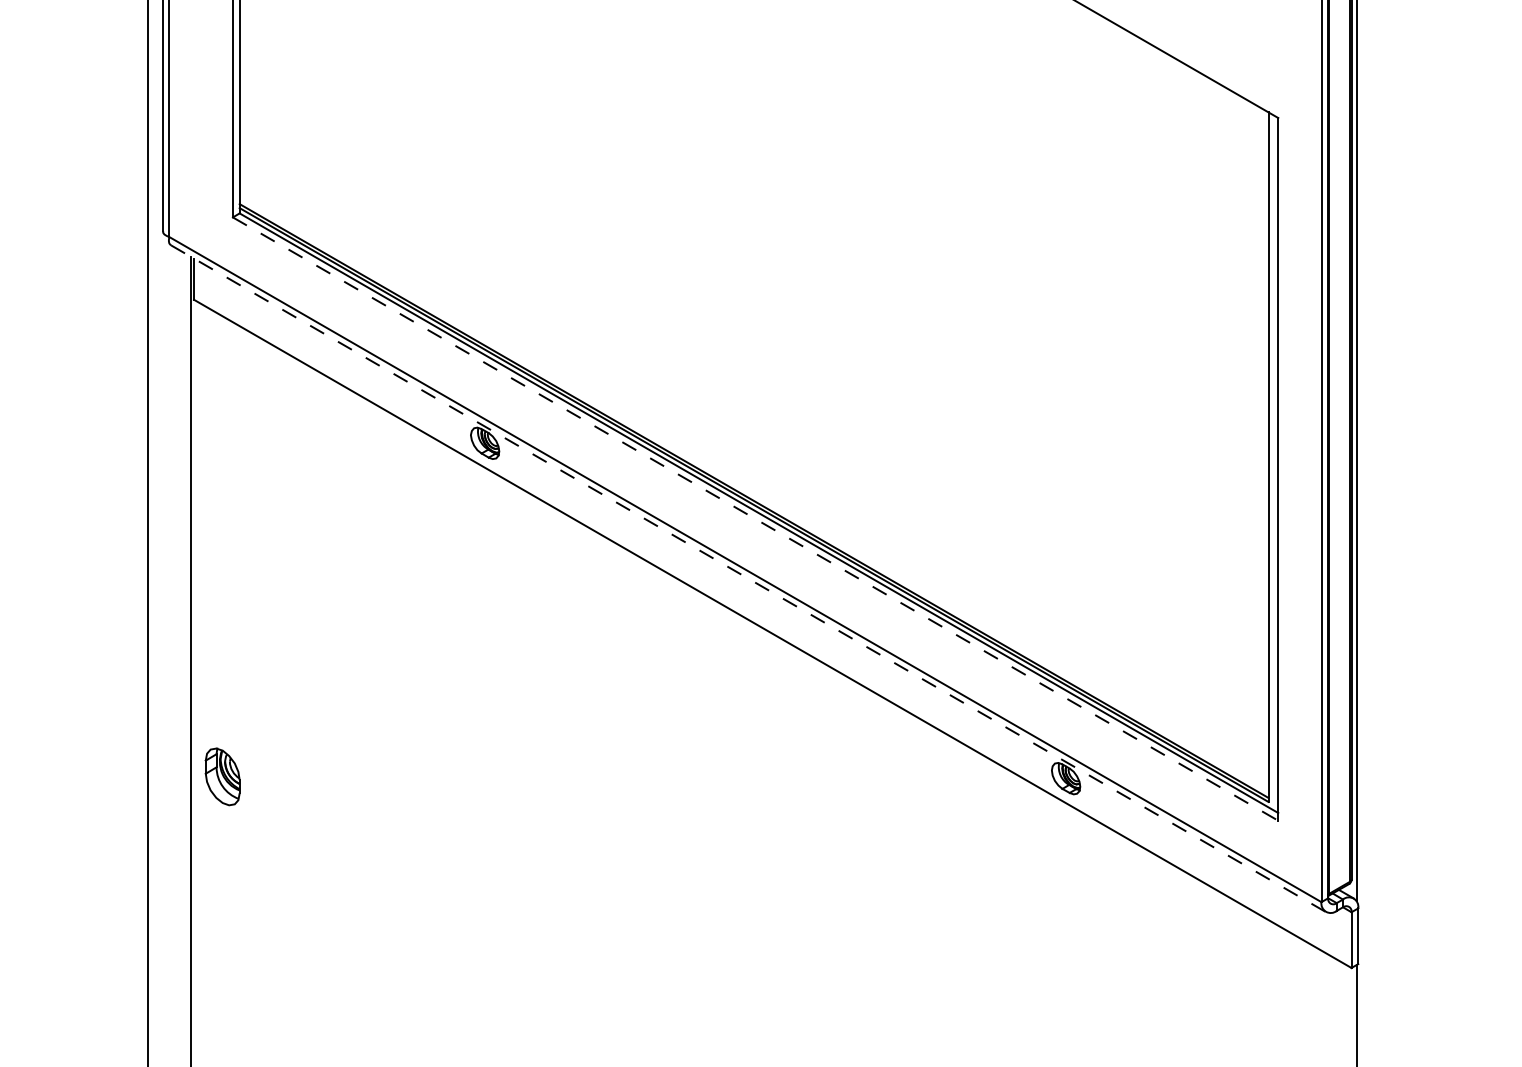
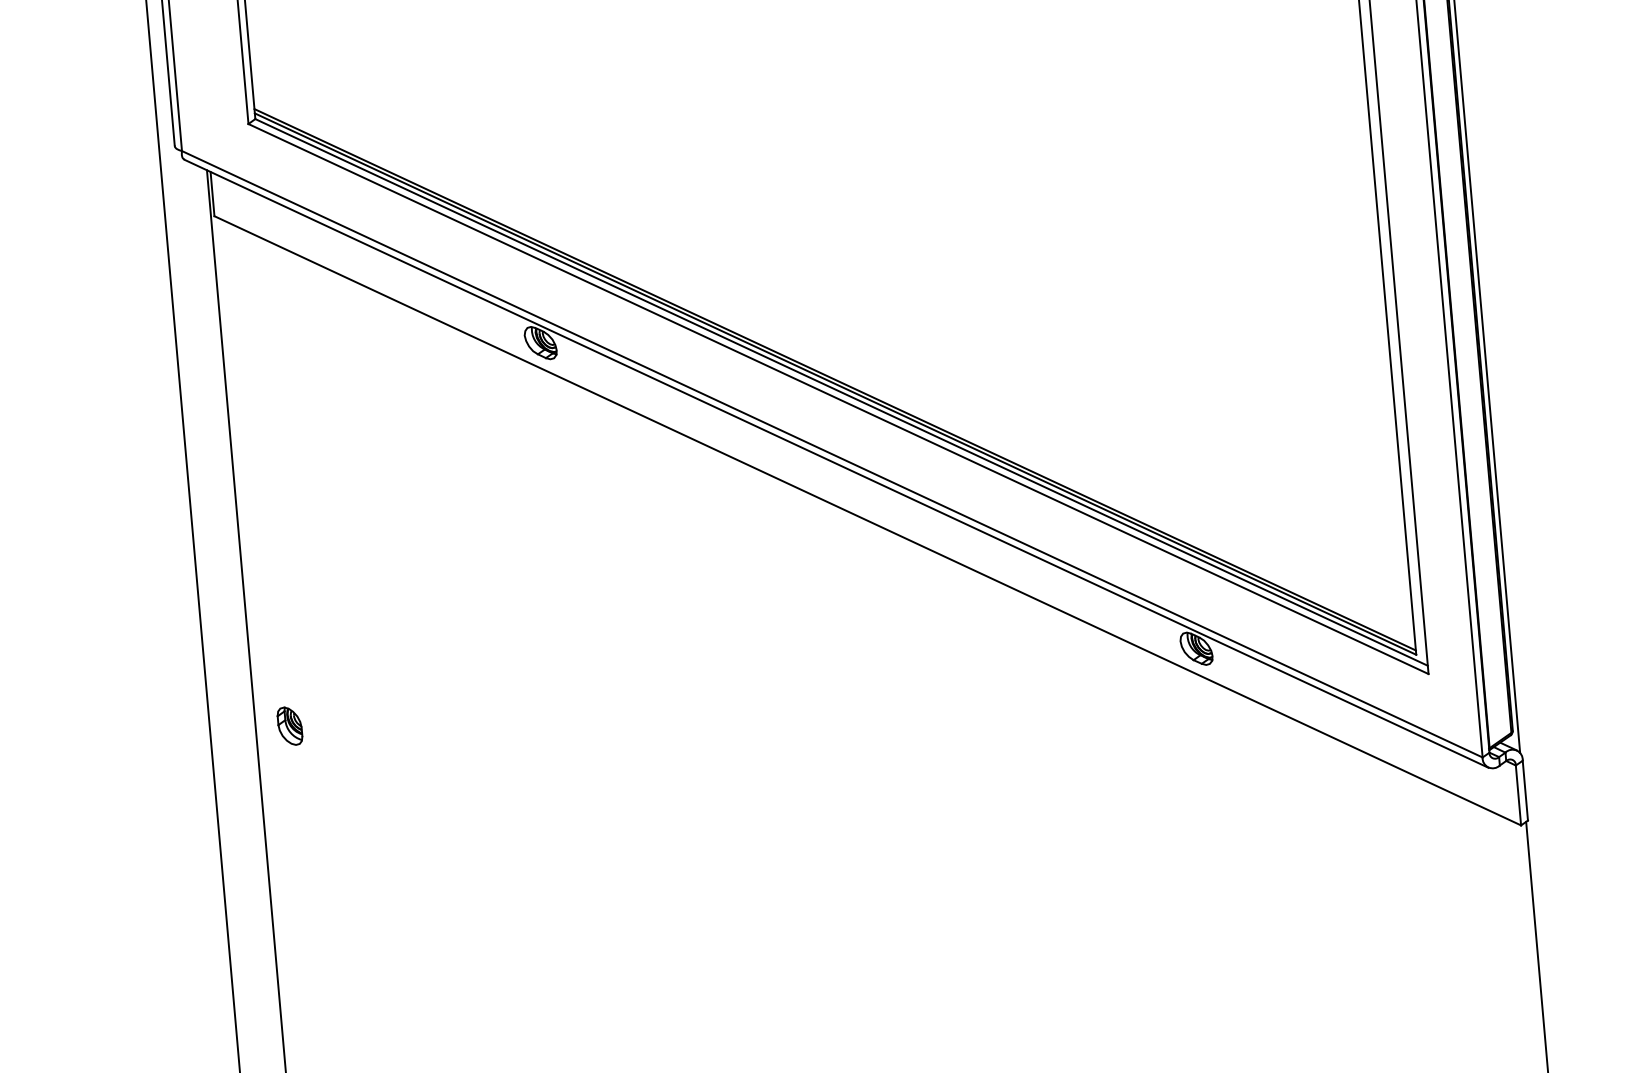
line: (756, 519) -> (839, 399), dashed -> solid
line: (748, 578) -> (836, 463), dashed -> solid
part: (222, 776) -> (289, 725), size x0.62

